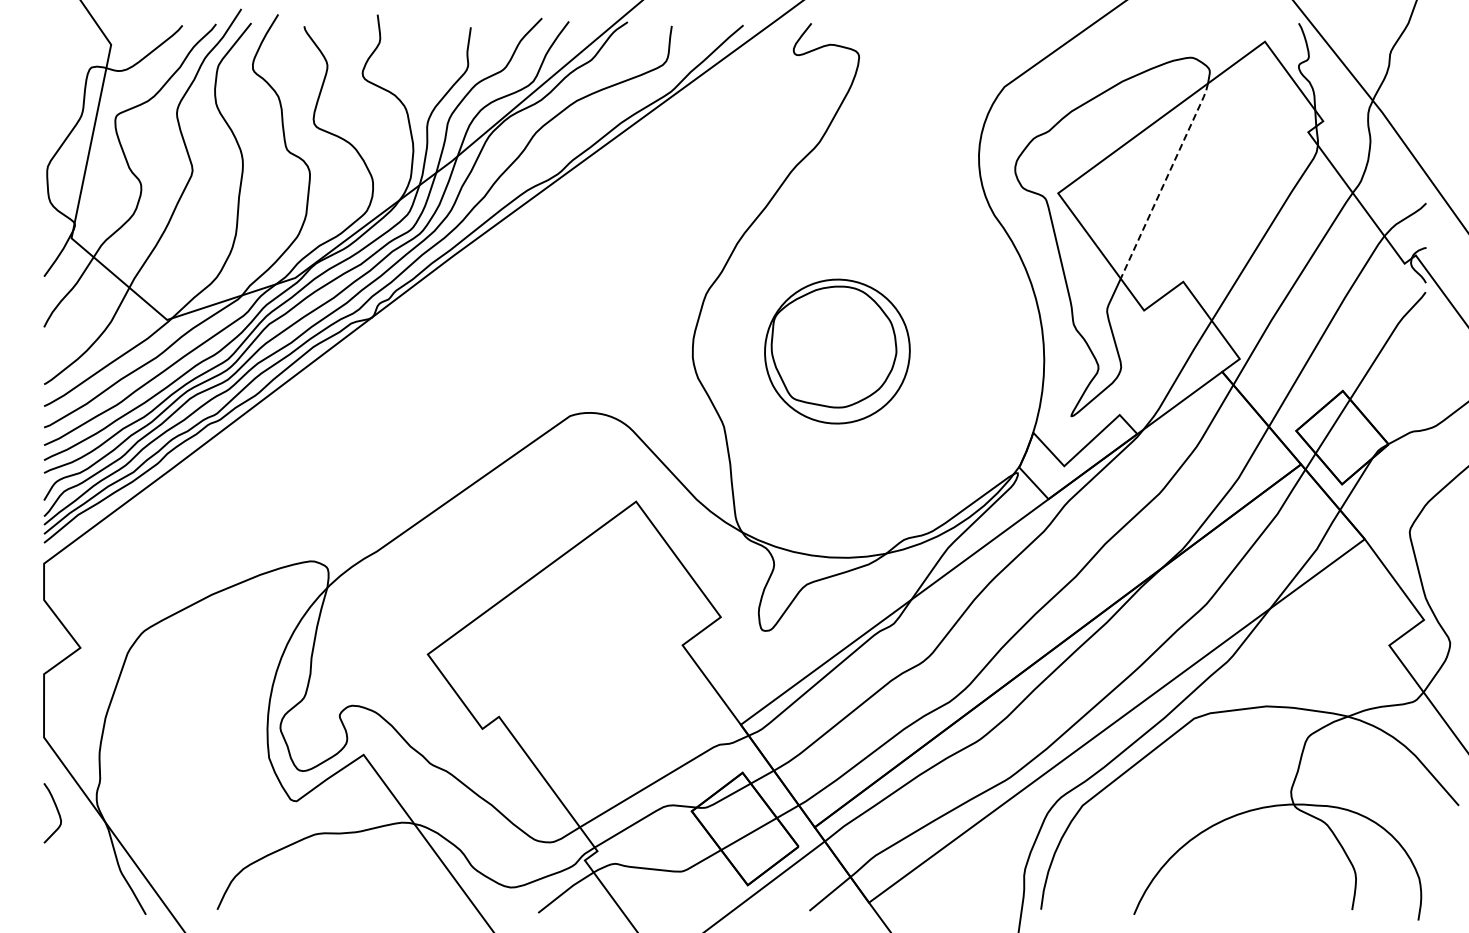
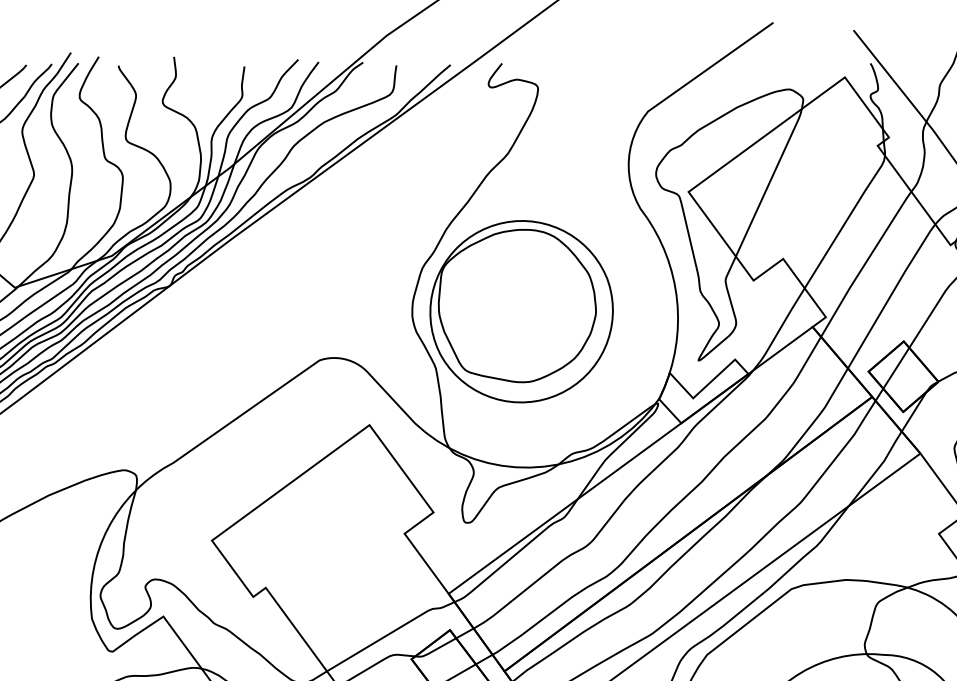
line: (1166, 179) -> (770, 181), dashed -> solid
part: (837, 351) -> (521, 311), size x1.67

